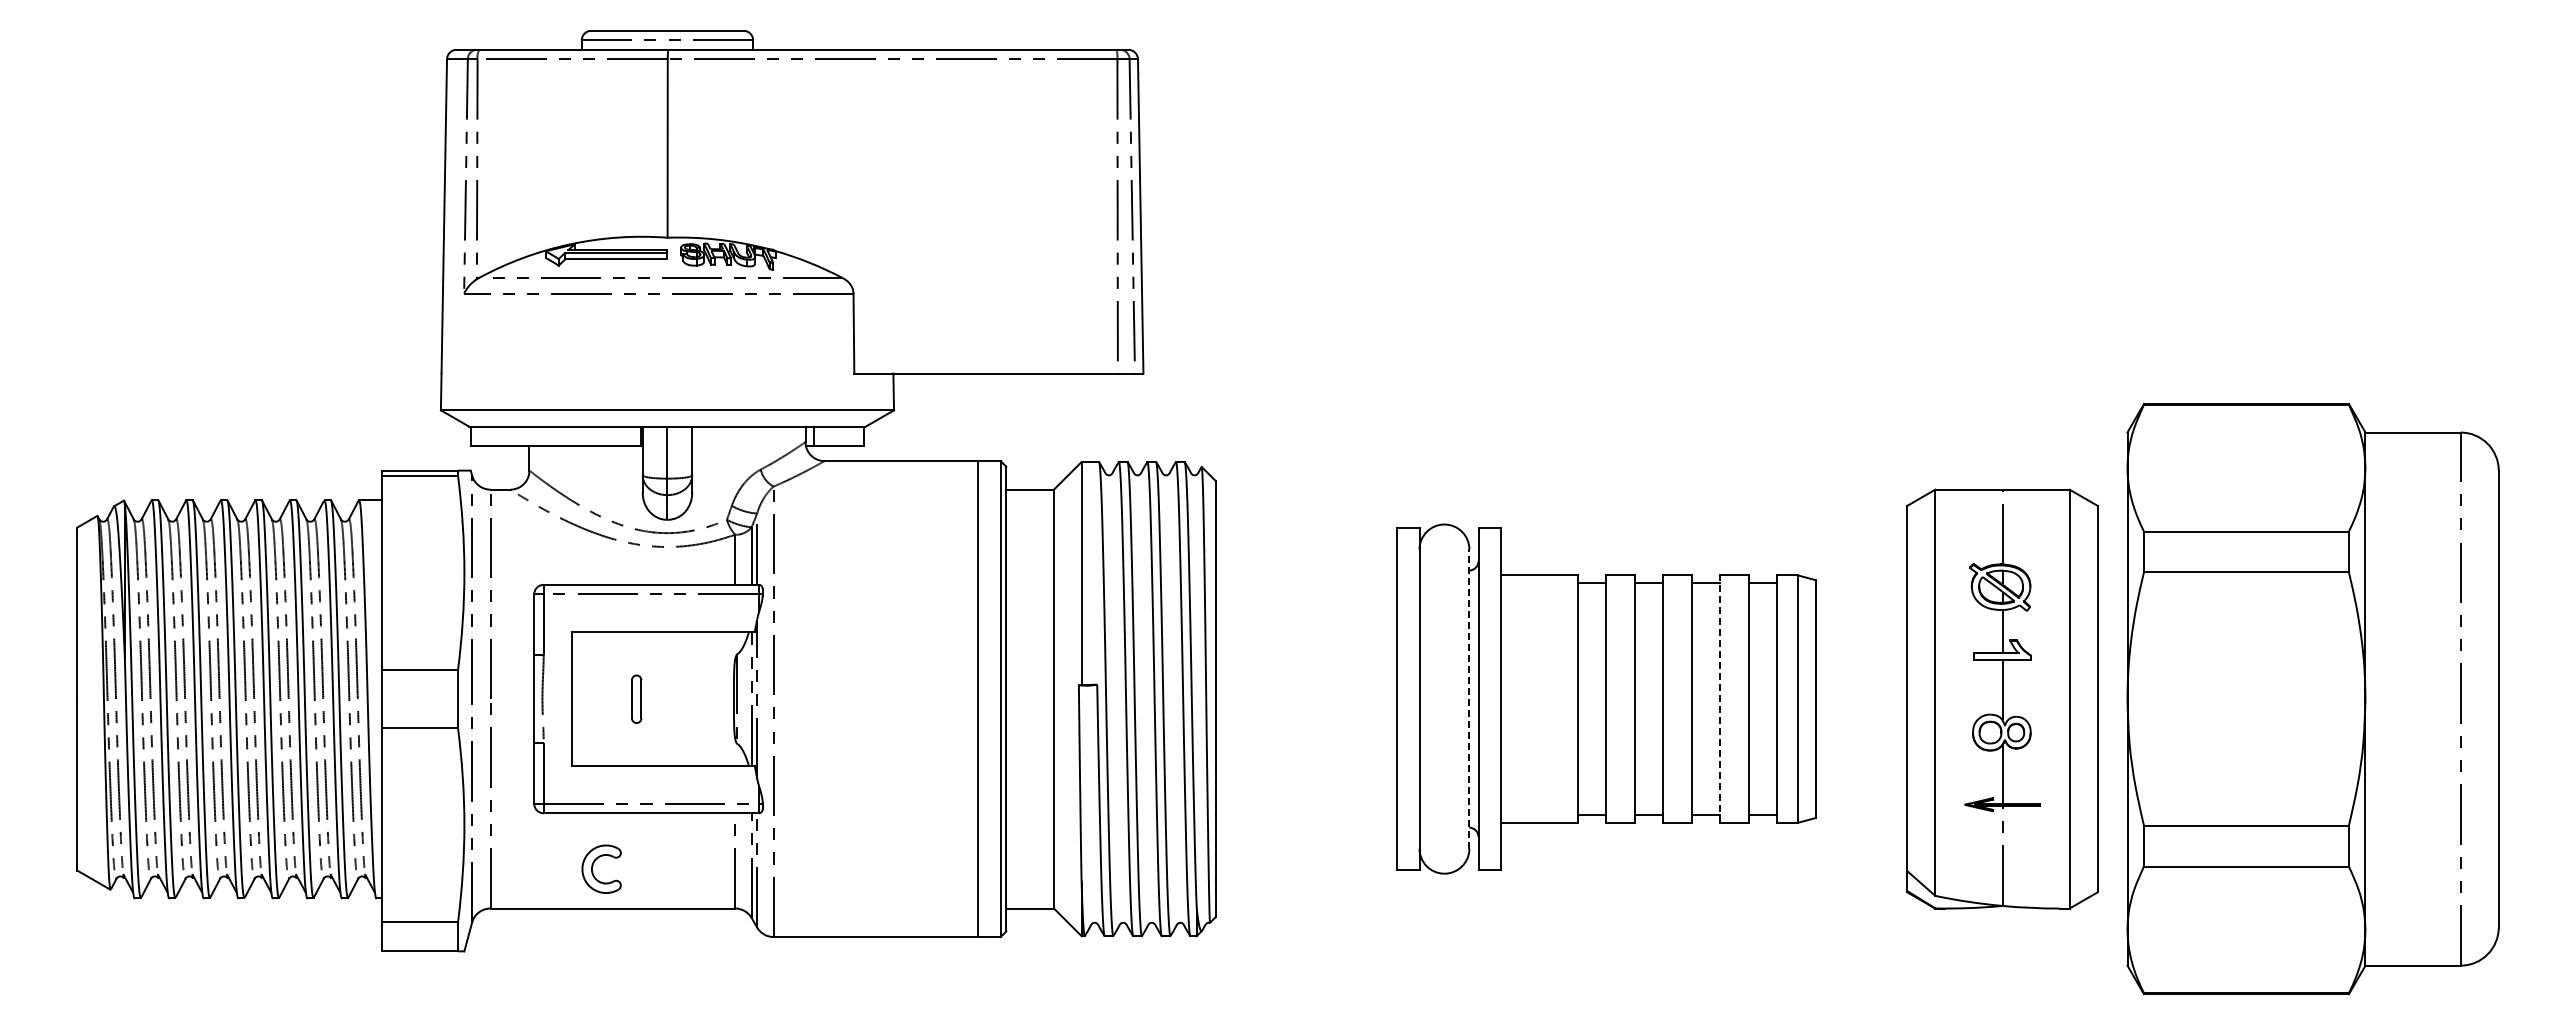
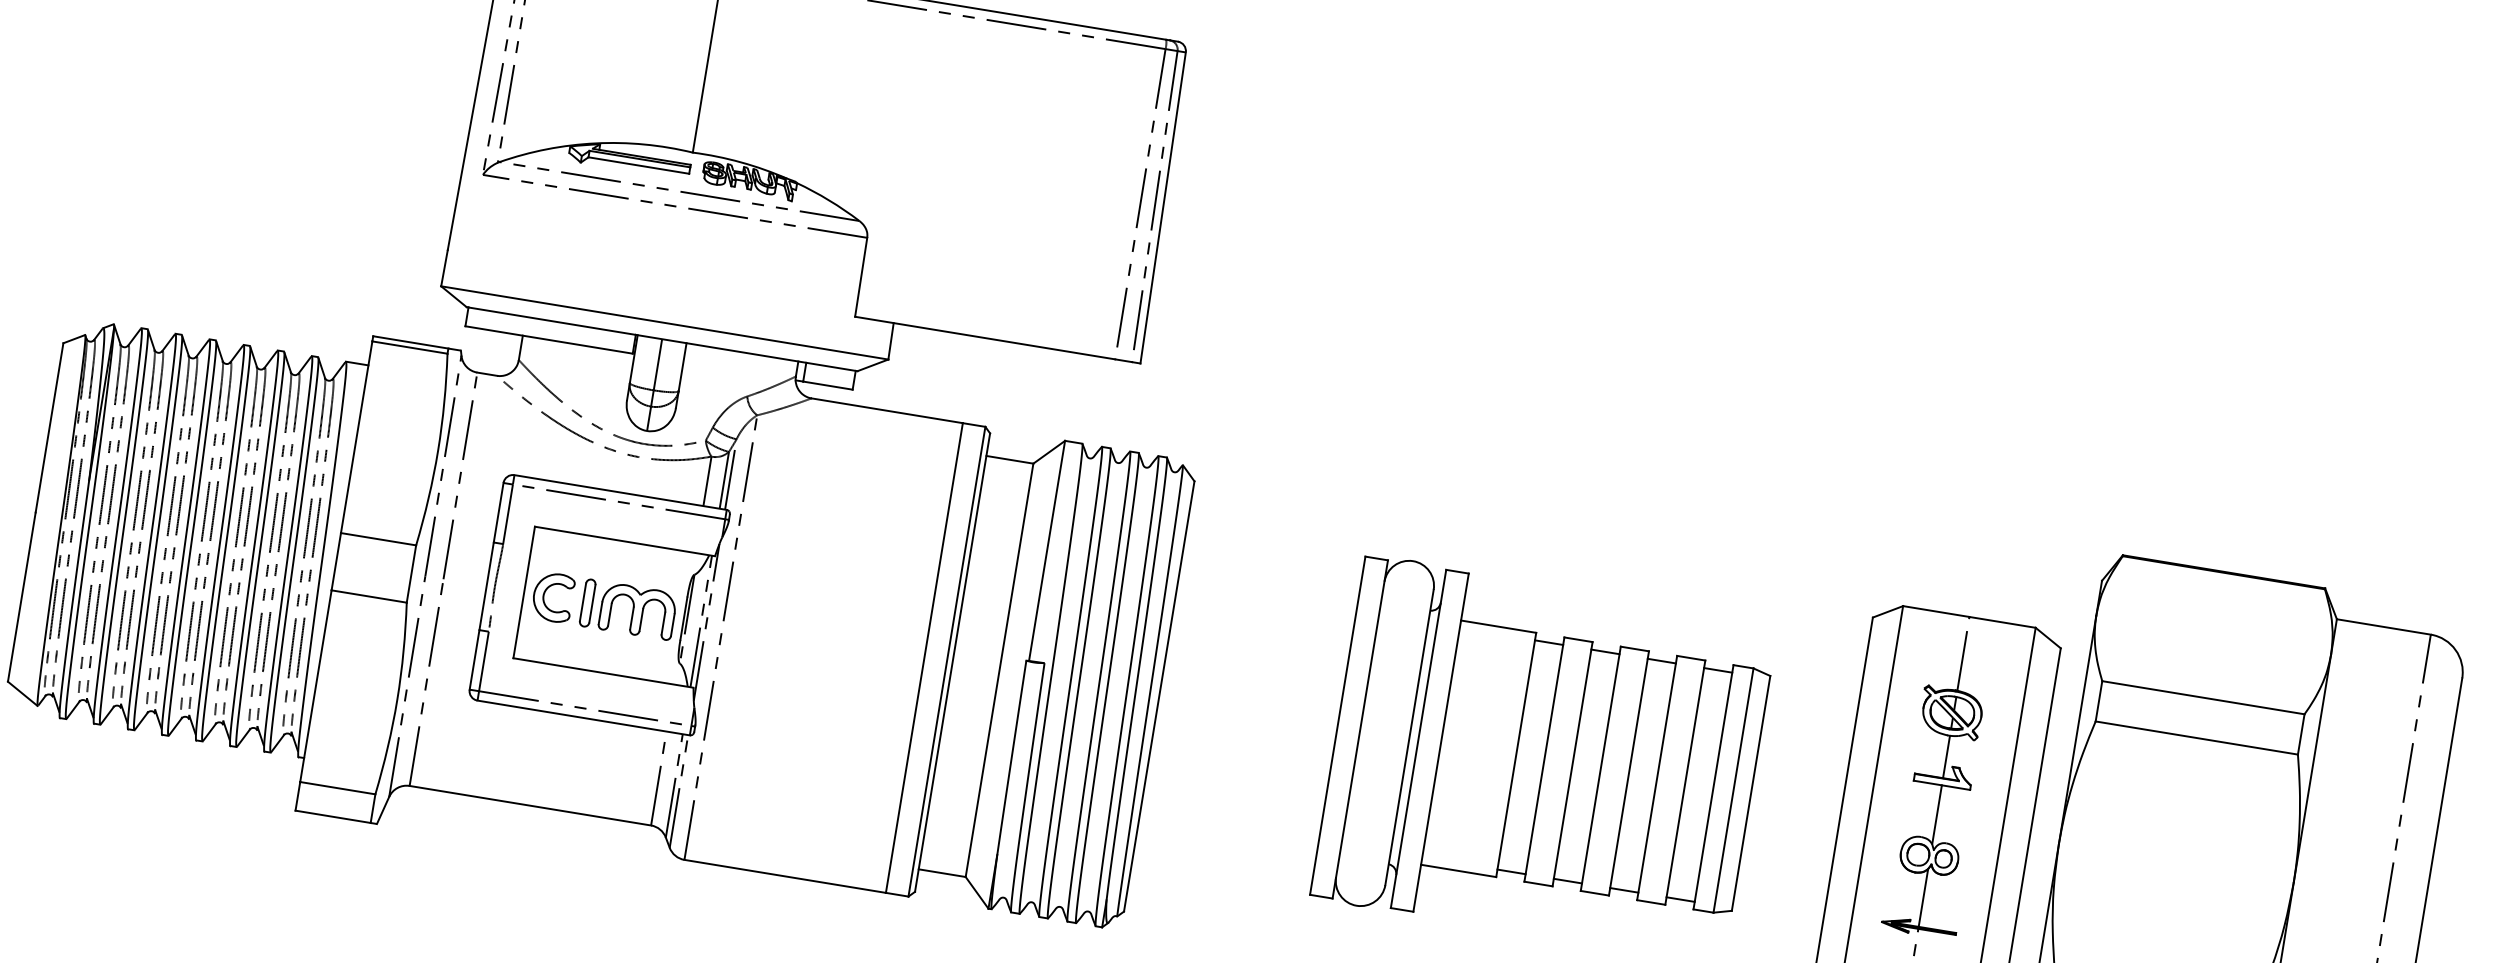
part: (687, 698) -> (637, 610), added
line: (1469, 699) -> (1409, 737), dashed -> solid
line: (1720, 699) -> (1657, 778), dashed -> solid
part: (593, 866) -> (545, 593), moved

